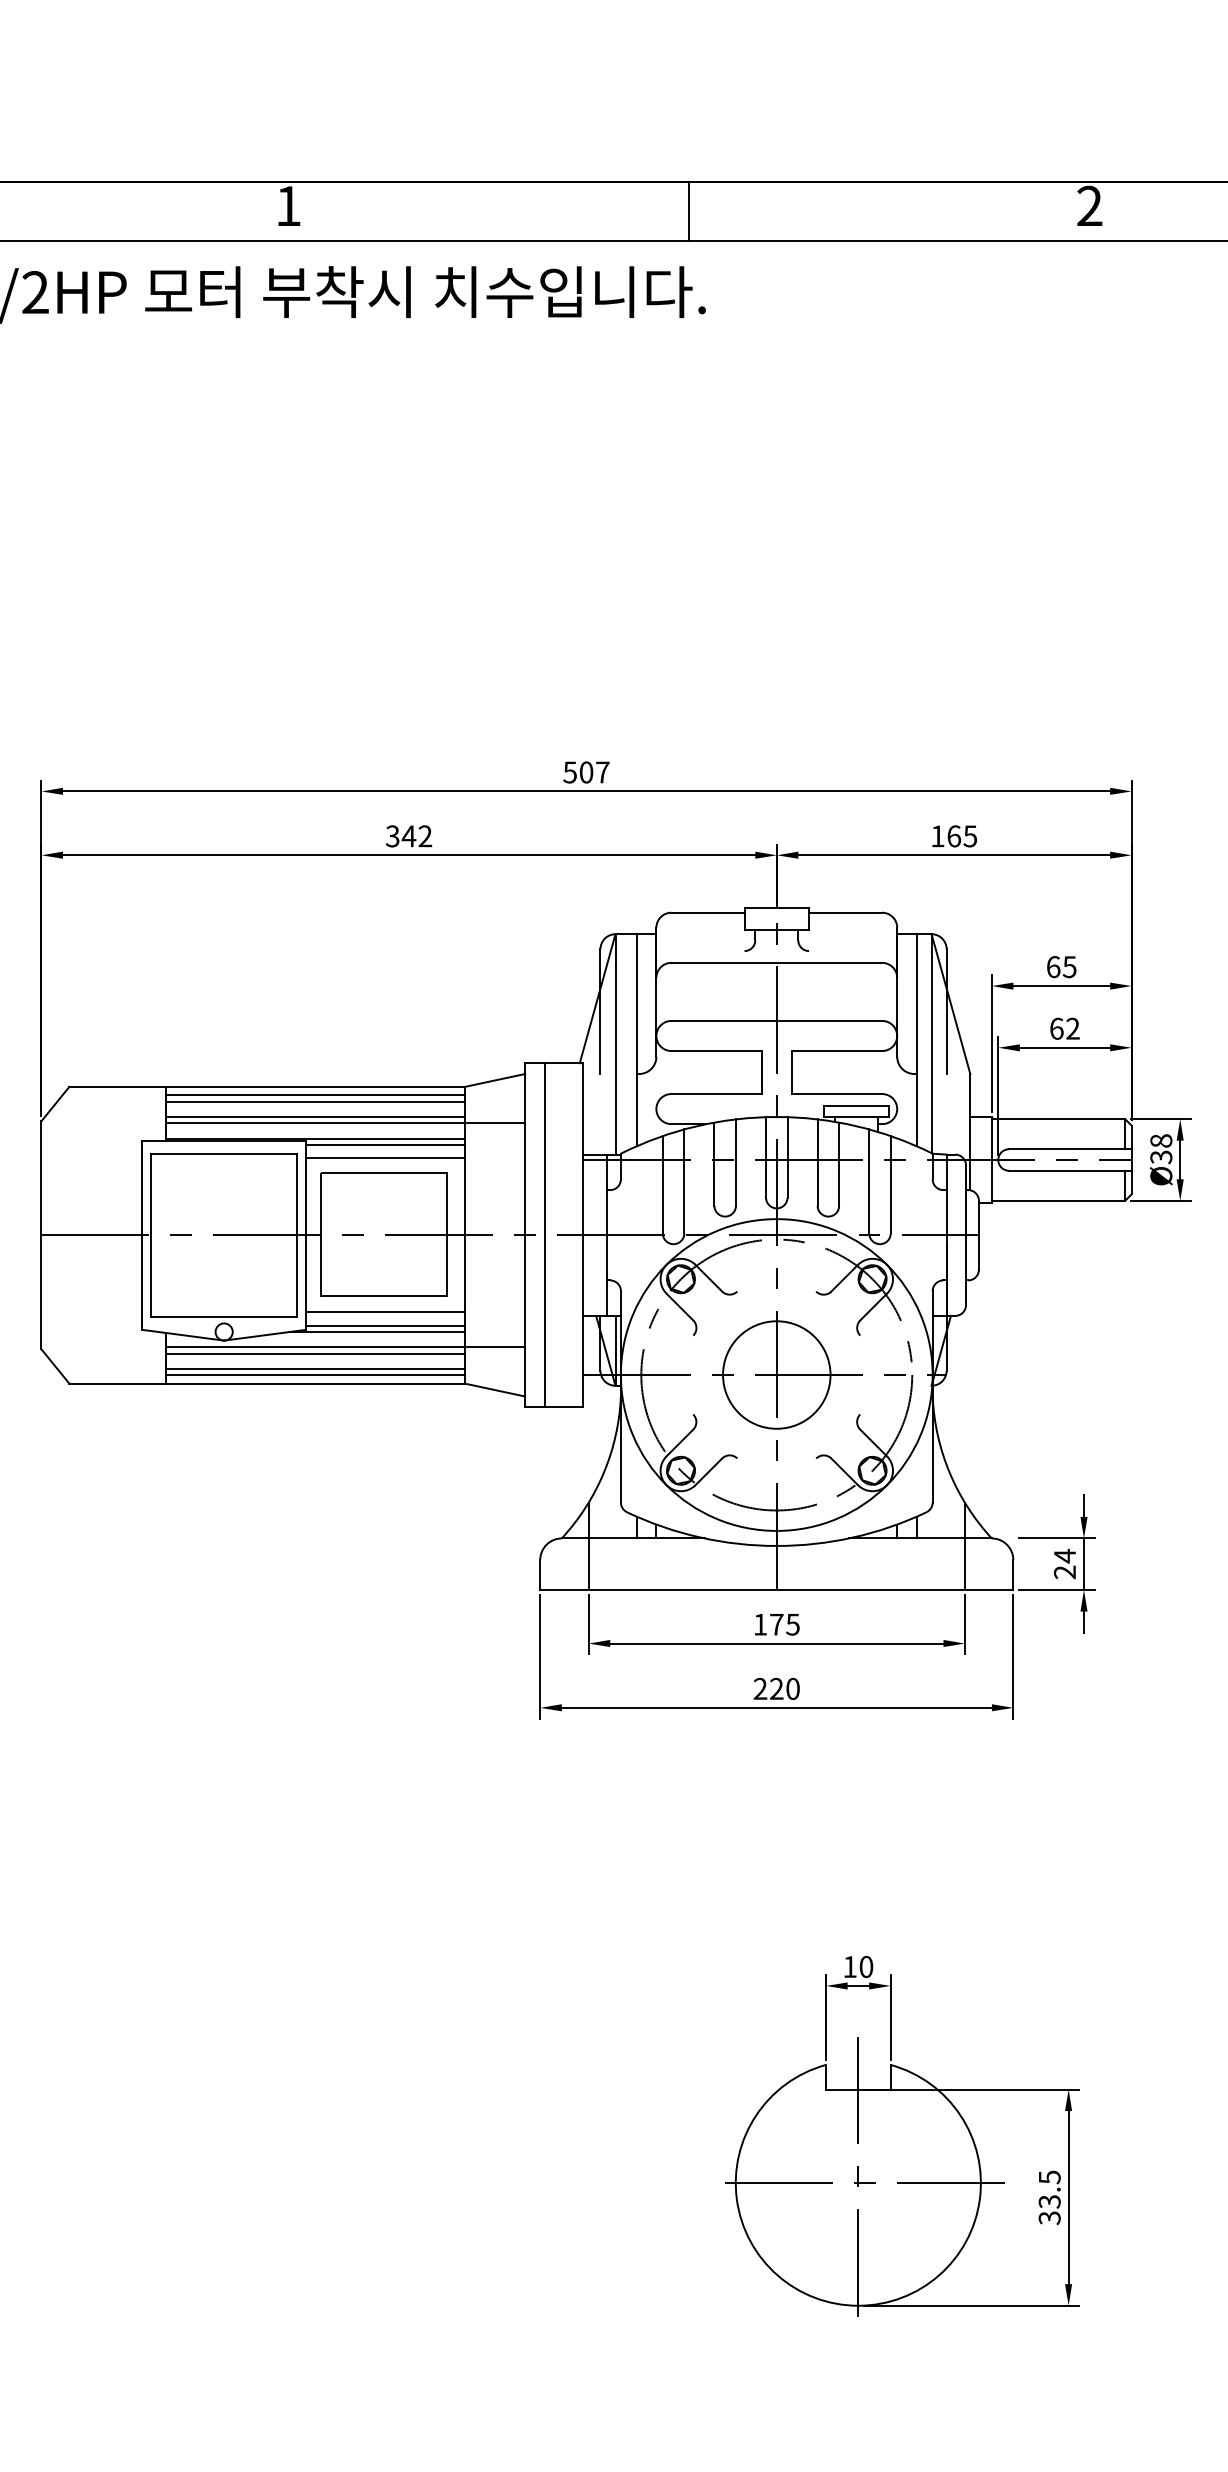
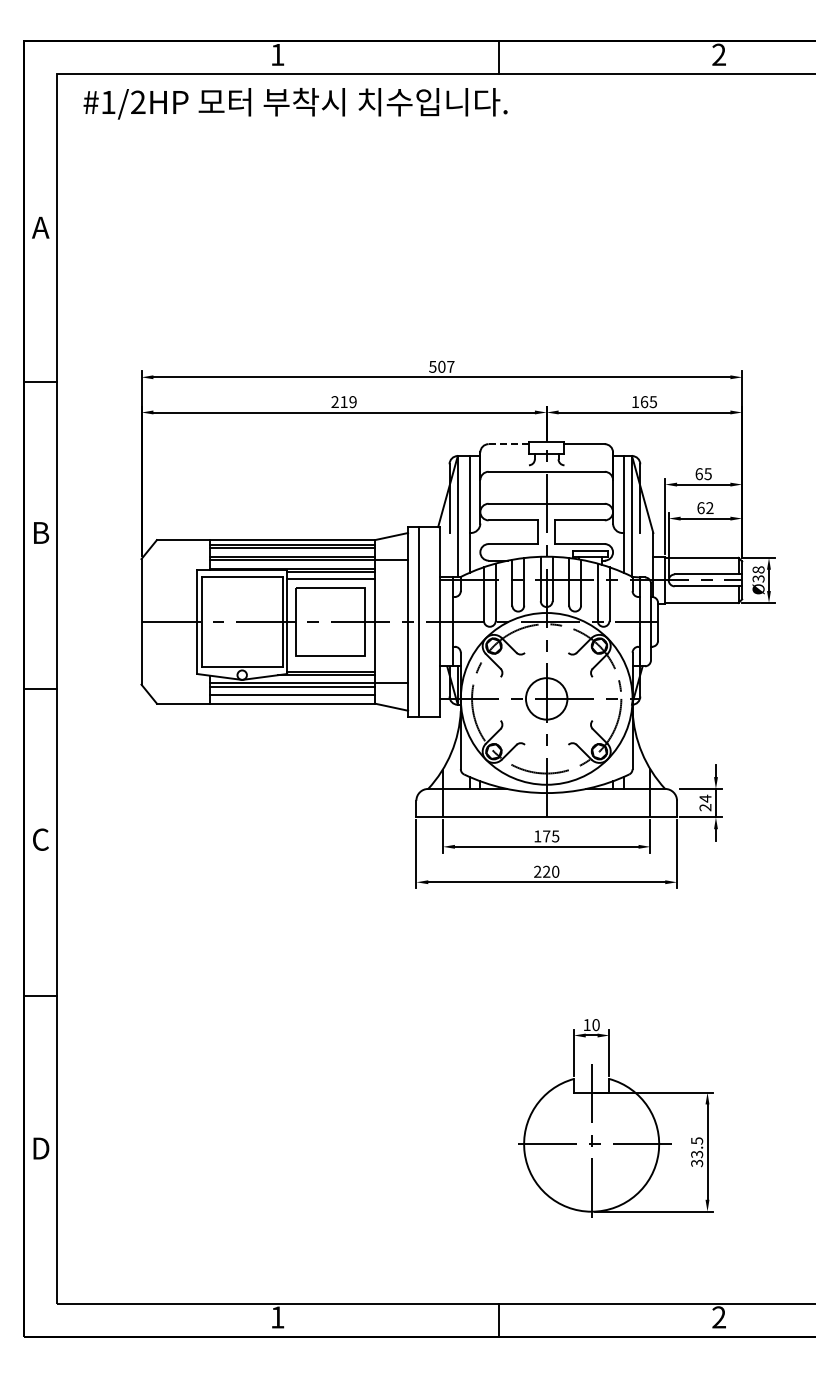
text: (407, 837) -> (343, 402), 342 -> 219
line: (707, 913) -> (508, 444), solid -> dashed
line: (384, 1312) -> (330, 664), removed
line: (315, 1374) -> (292, 698), removed
circle: (776, 1374) -> (546, 698), size x0.7

